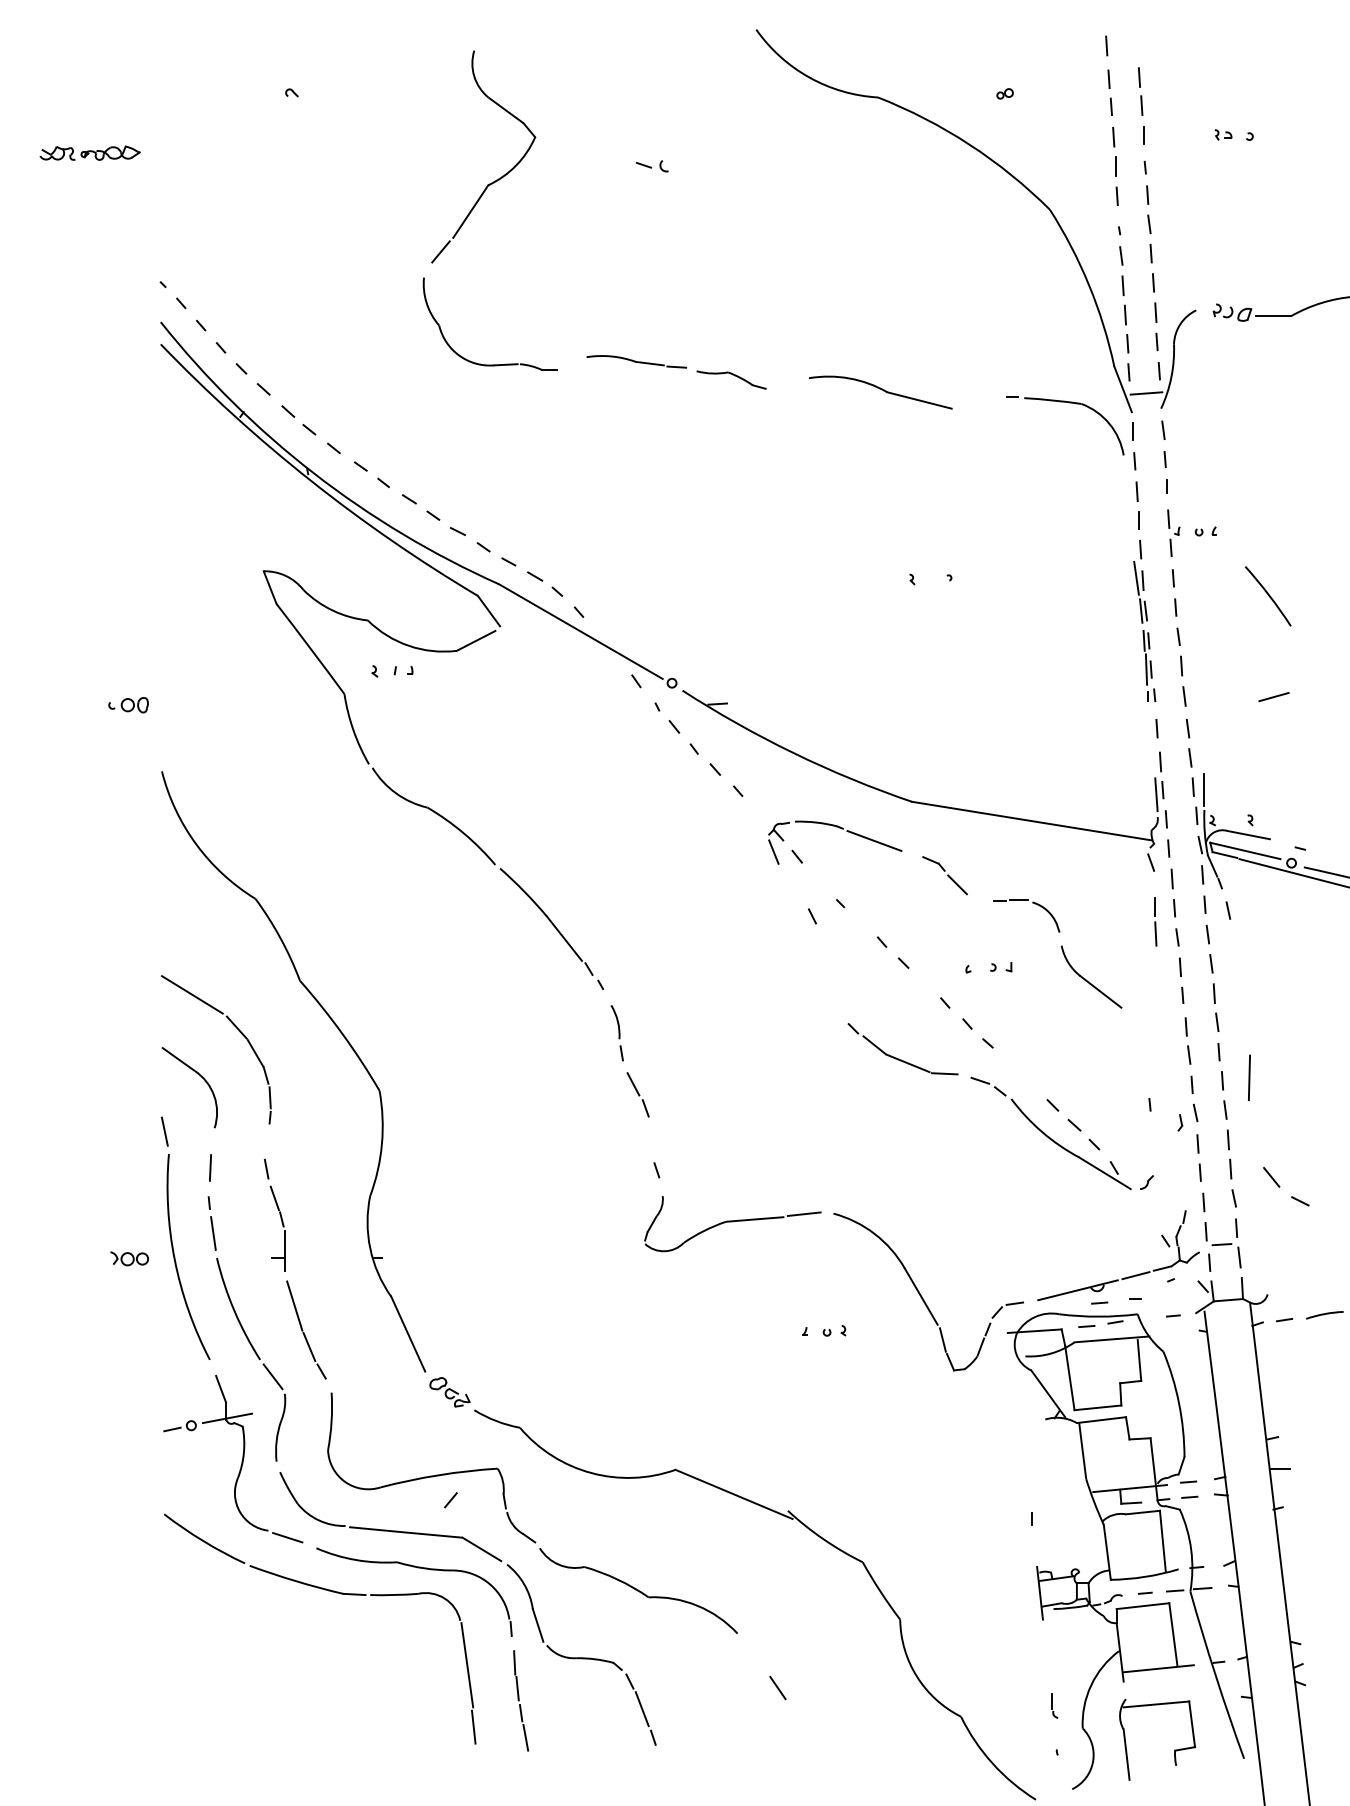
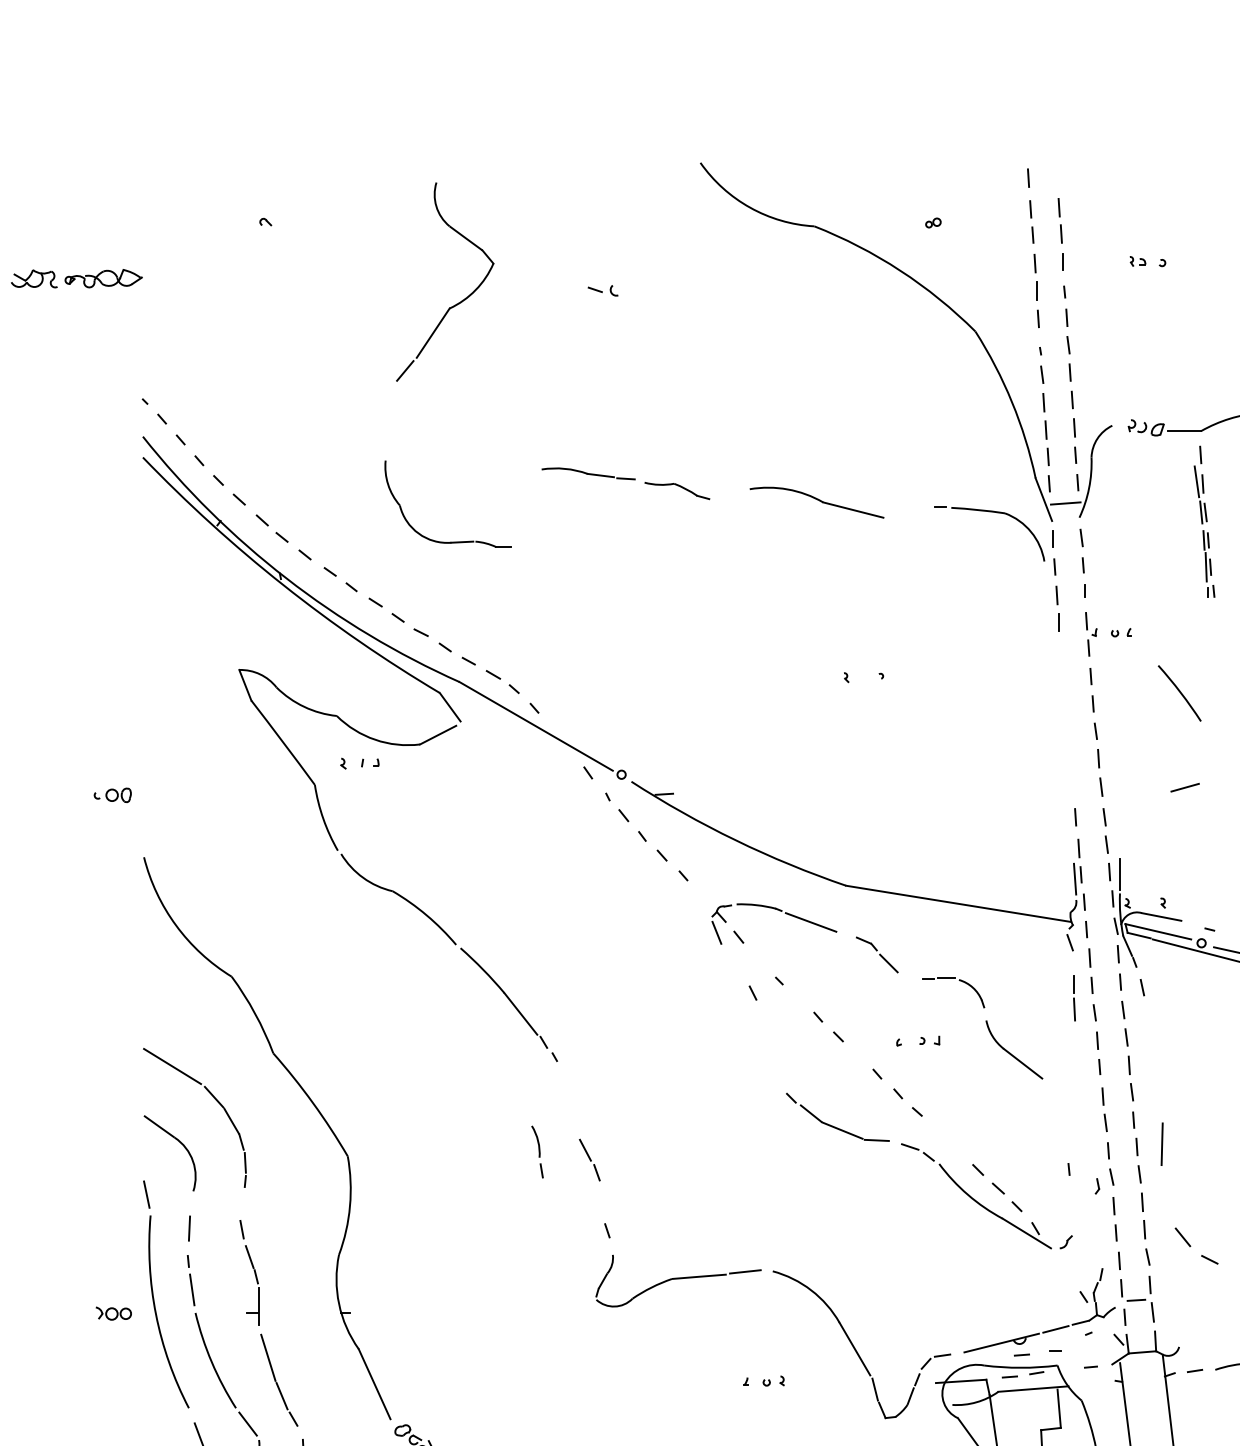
part: (89, 152) -> (76, 277), size x1.4
part: (480, 363) -> (438, 540), moved
part: (1144, 620) -> (1204, 521), moved
part: (616, 1033) -> (536, 1152), moved

